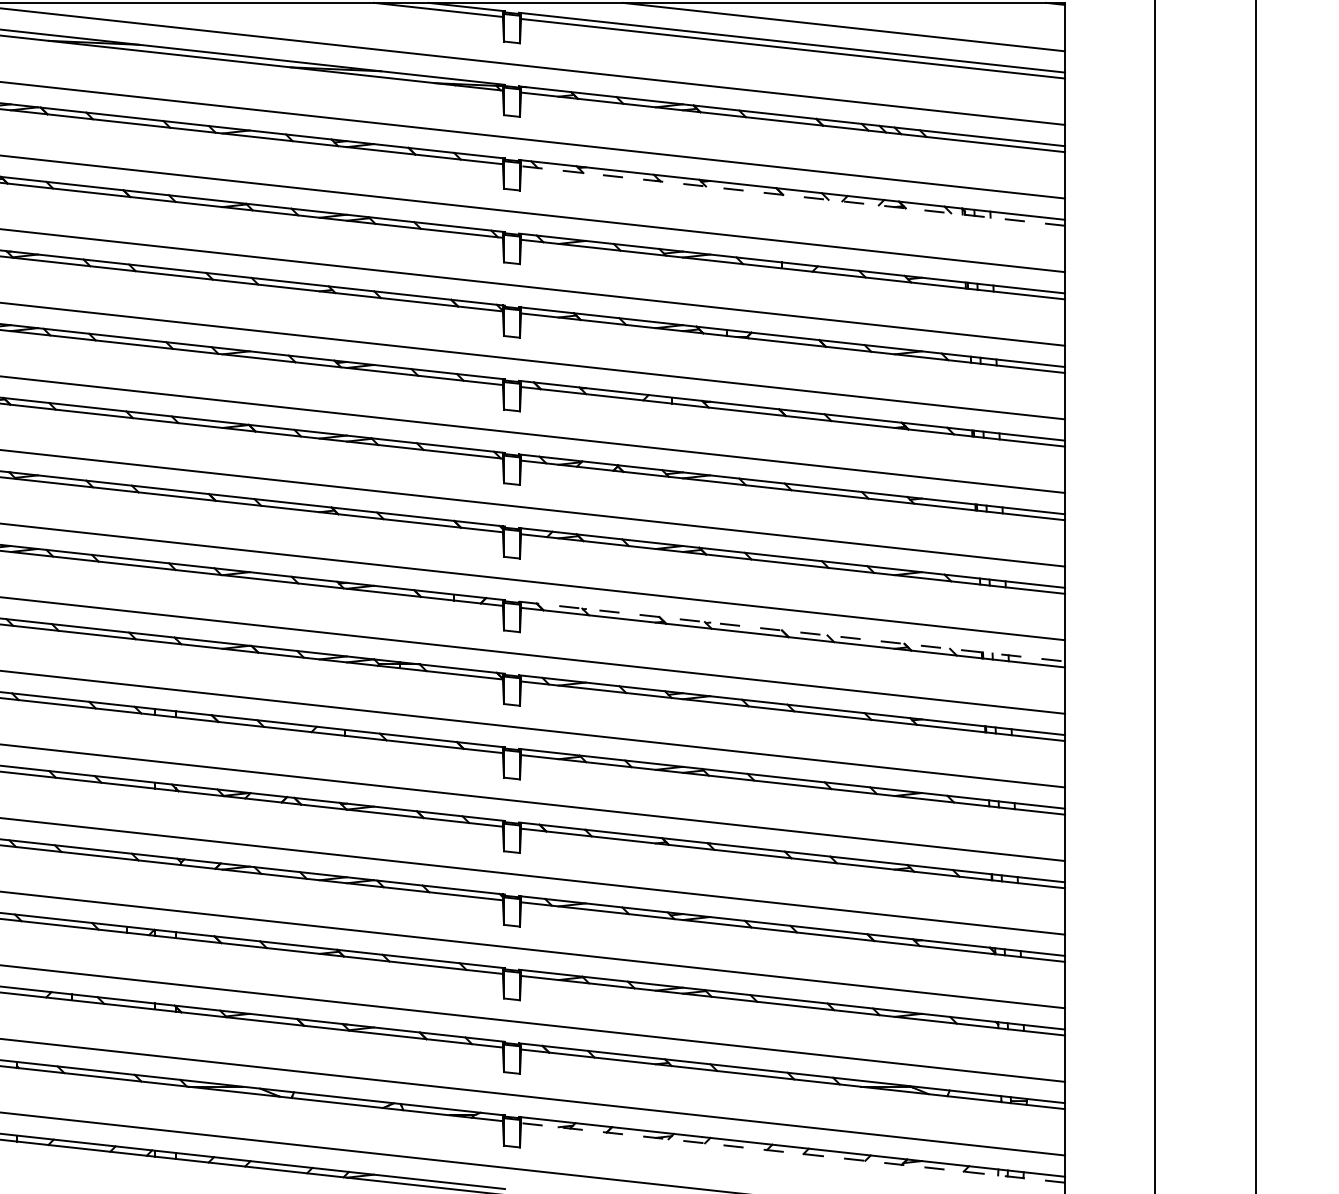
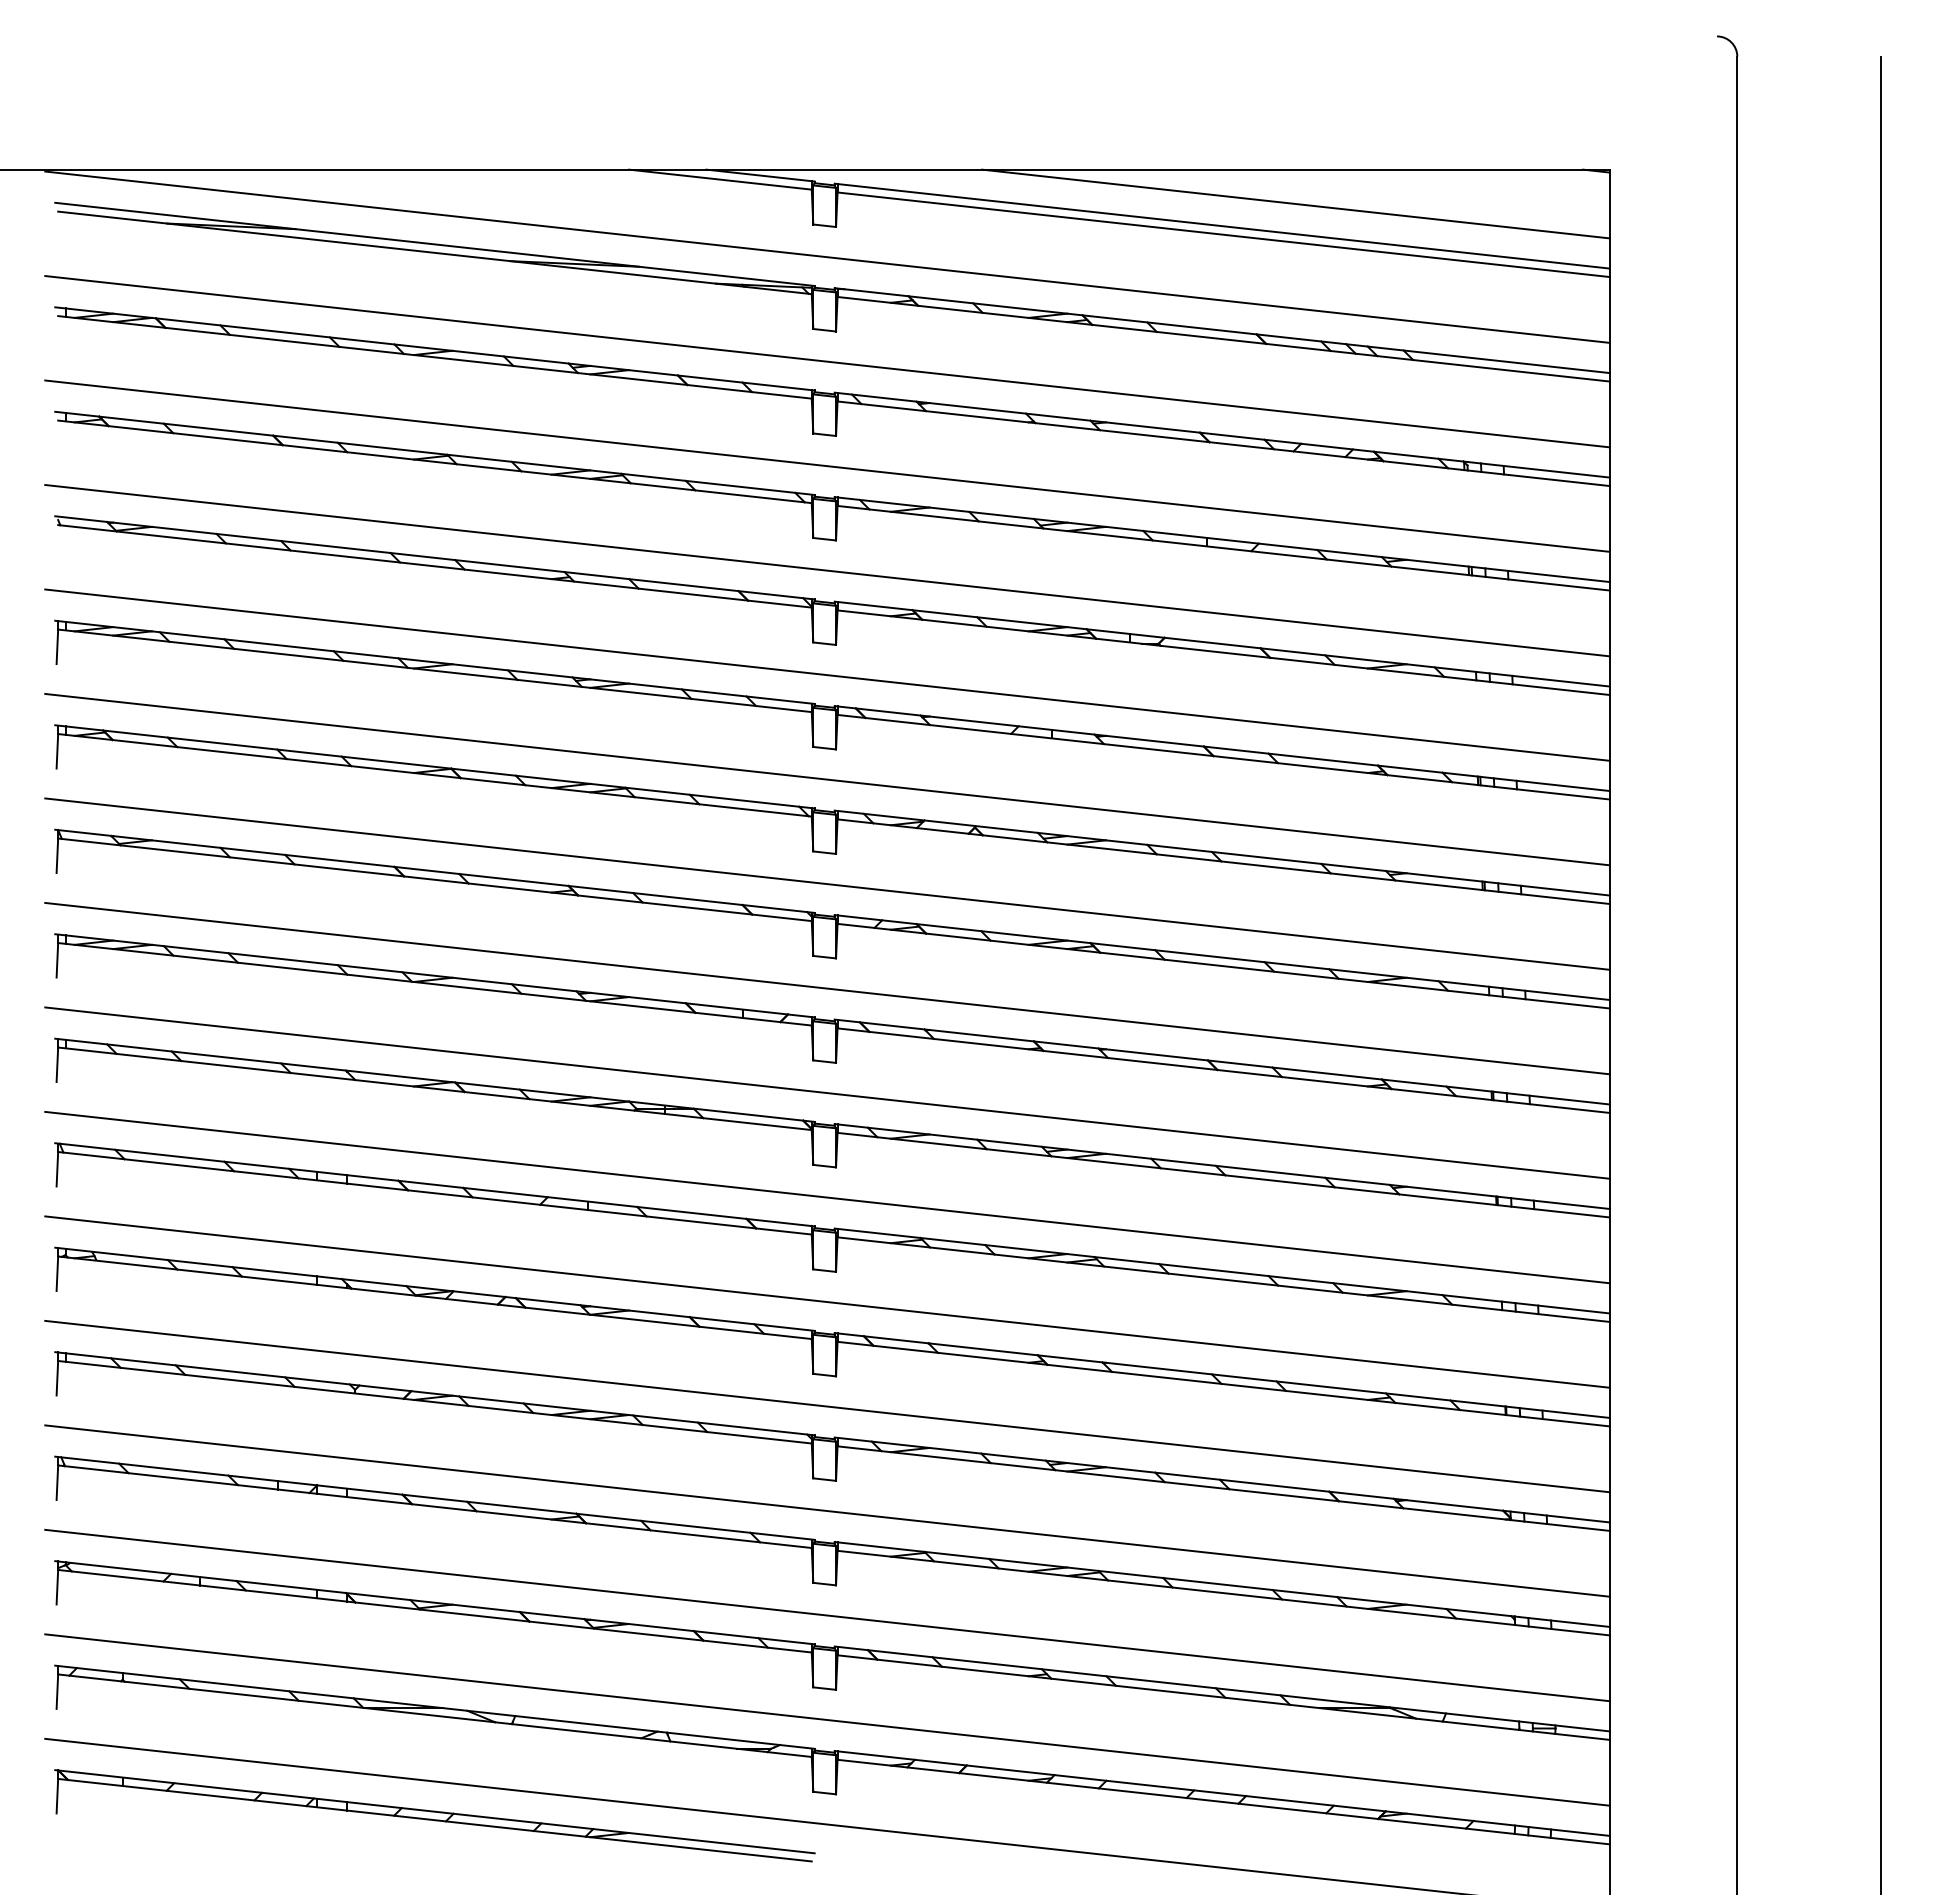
line: (792, 195) -> (1223, 443), dashed -> solid
line: (792, 631) -> (1222, 1062), dashed -> solid
line: (792, 1153) -> (1223, 1802), dashed -> solid

